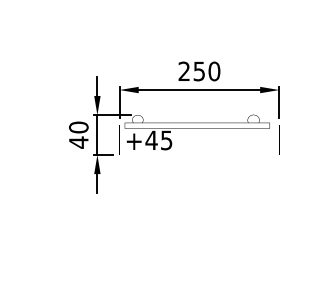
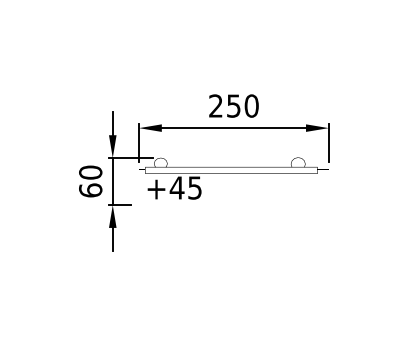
text: (78, 142) -> (90, 190), 40 -> 60

